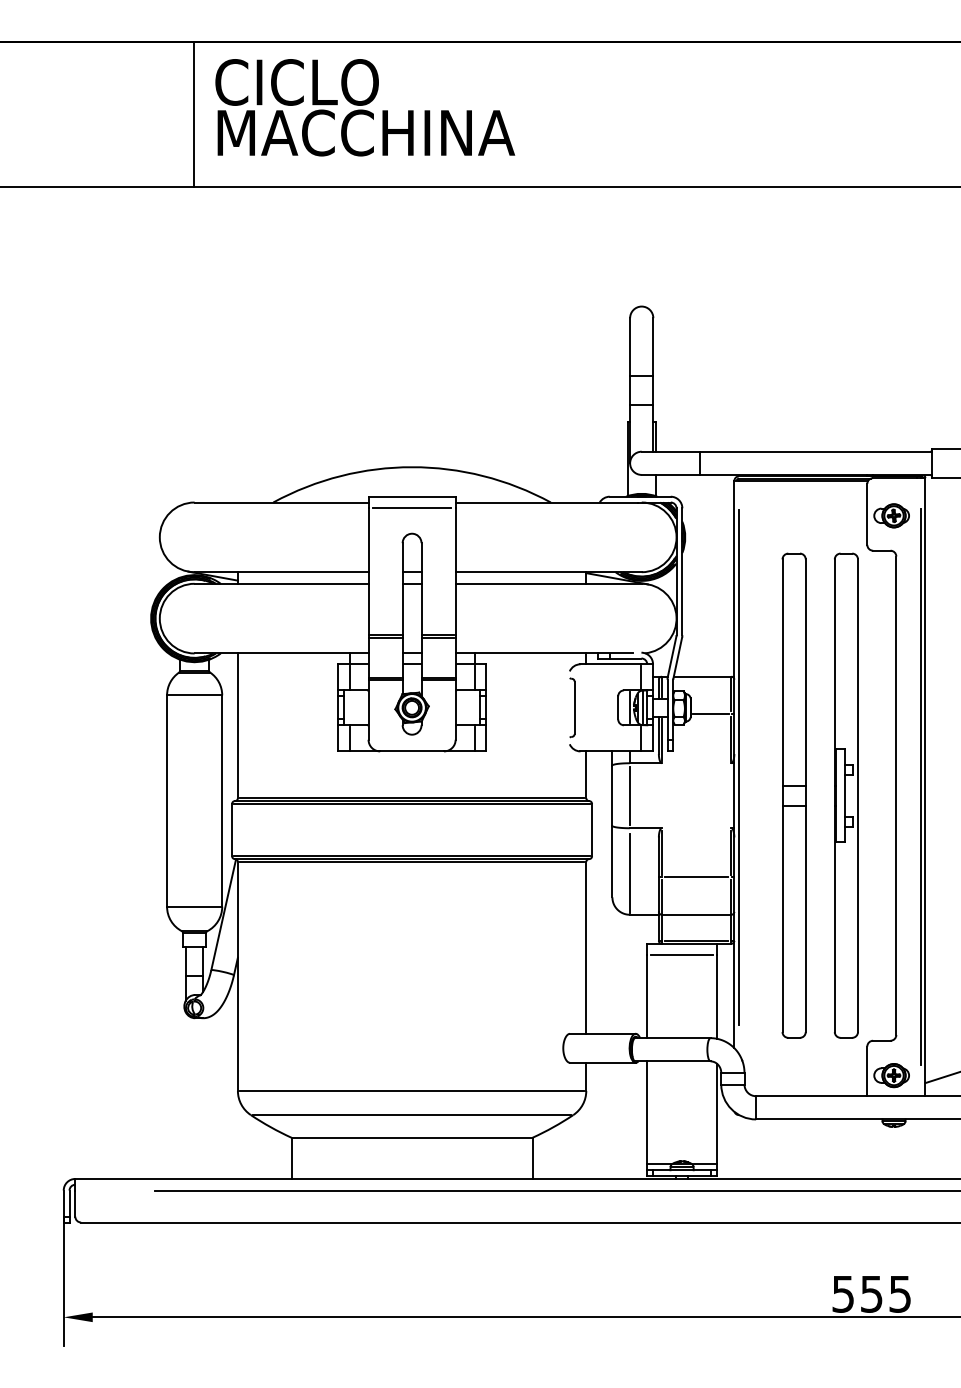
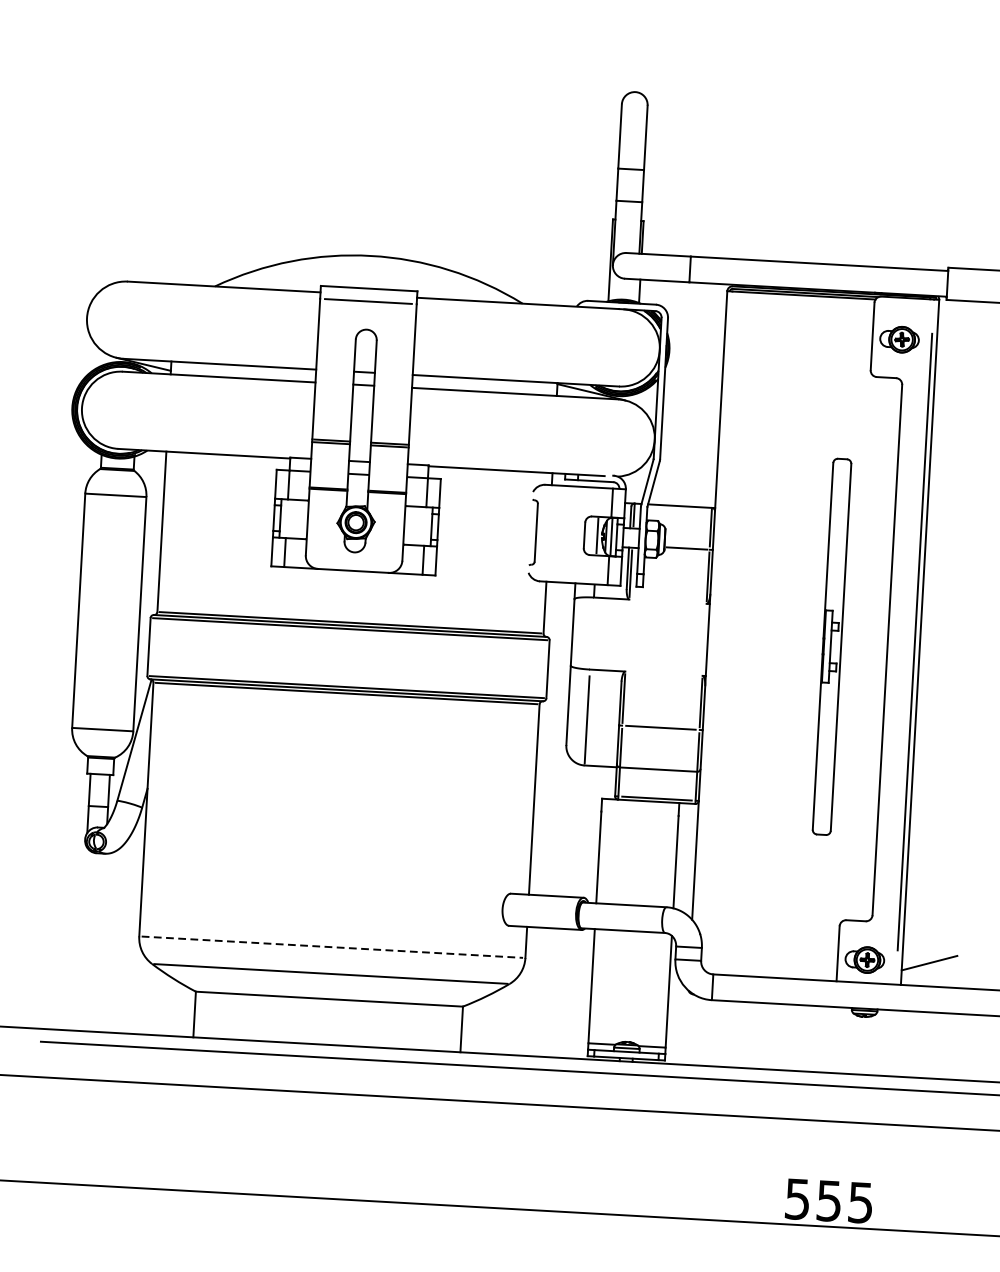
line: (738, 767) -> (714, 608), removed
line: (629, 795) -> (591, 633), removed
part: (793, 795) -> (773, 643), removed
part: (846, 795) -> (832, 646), size x0.7
line: (681, 955) -> (639, 813), removed
line: (412, 1090) -> (332, 946), solid -> dashed

